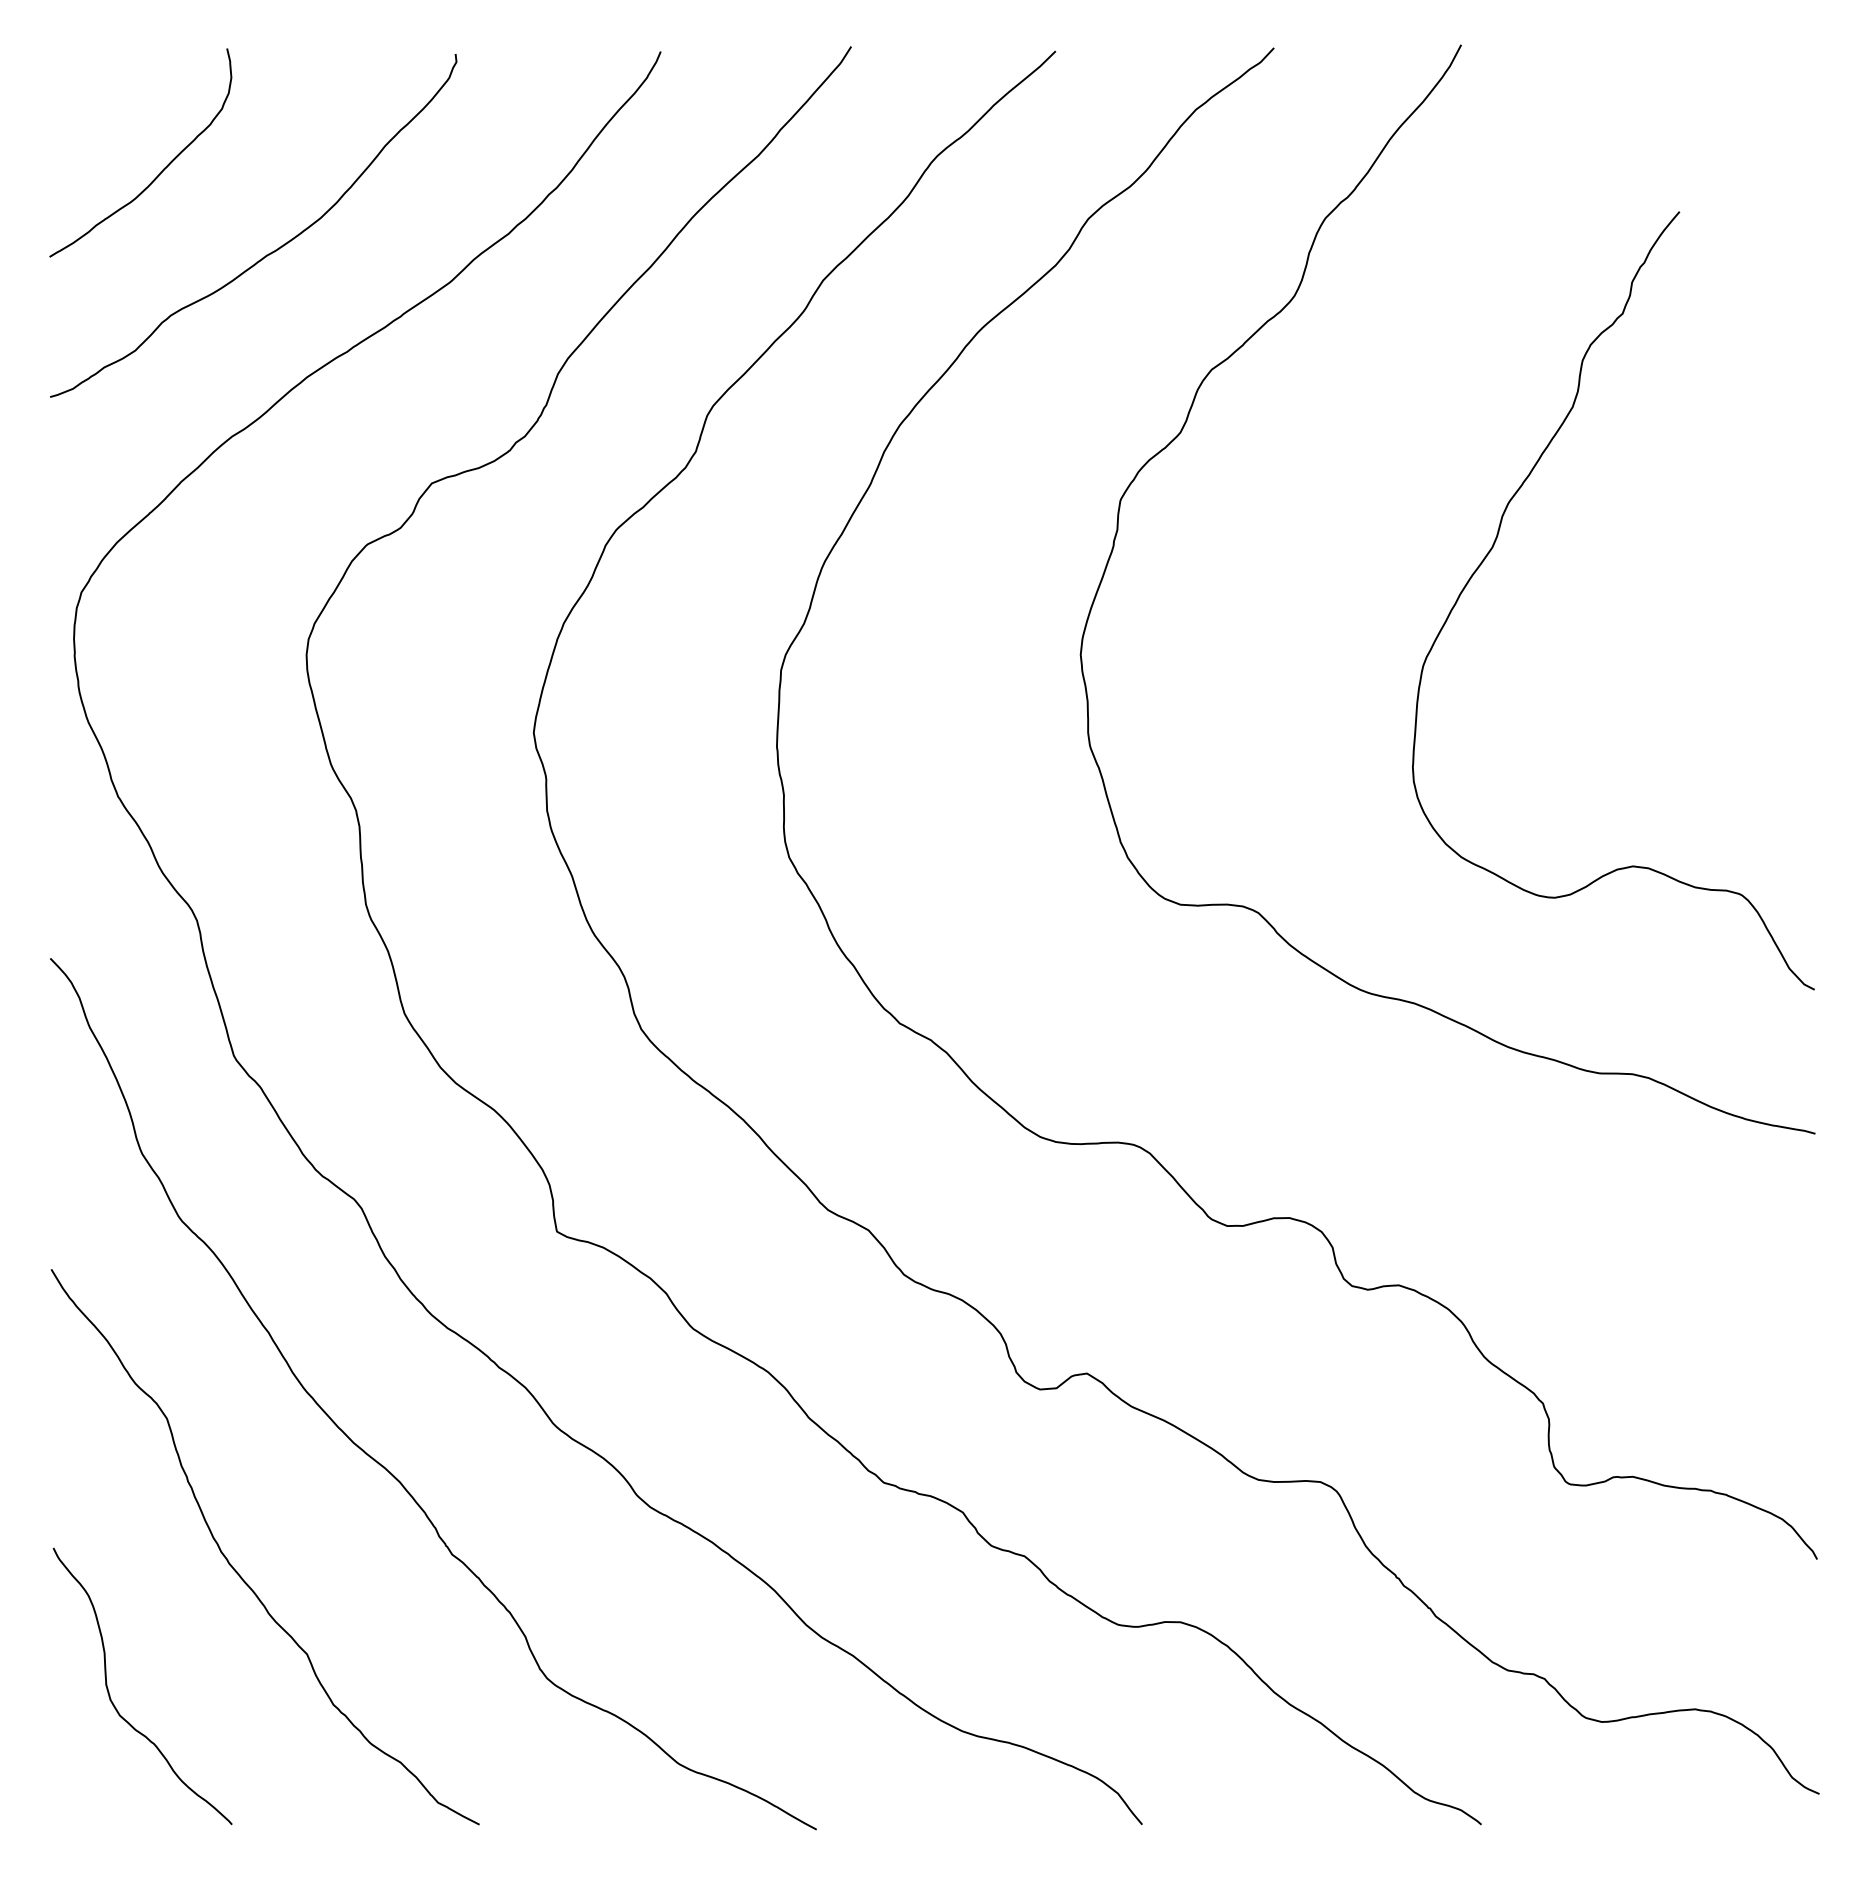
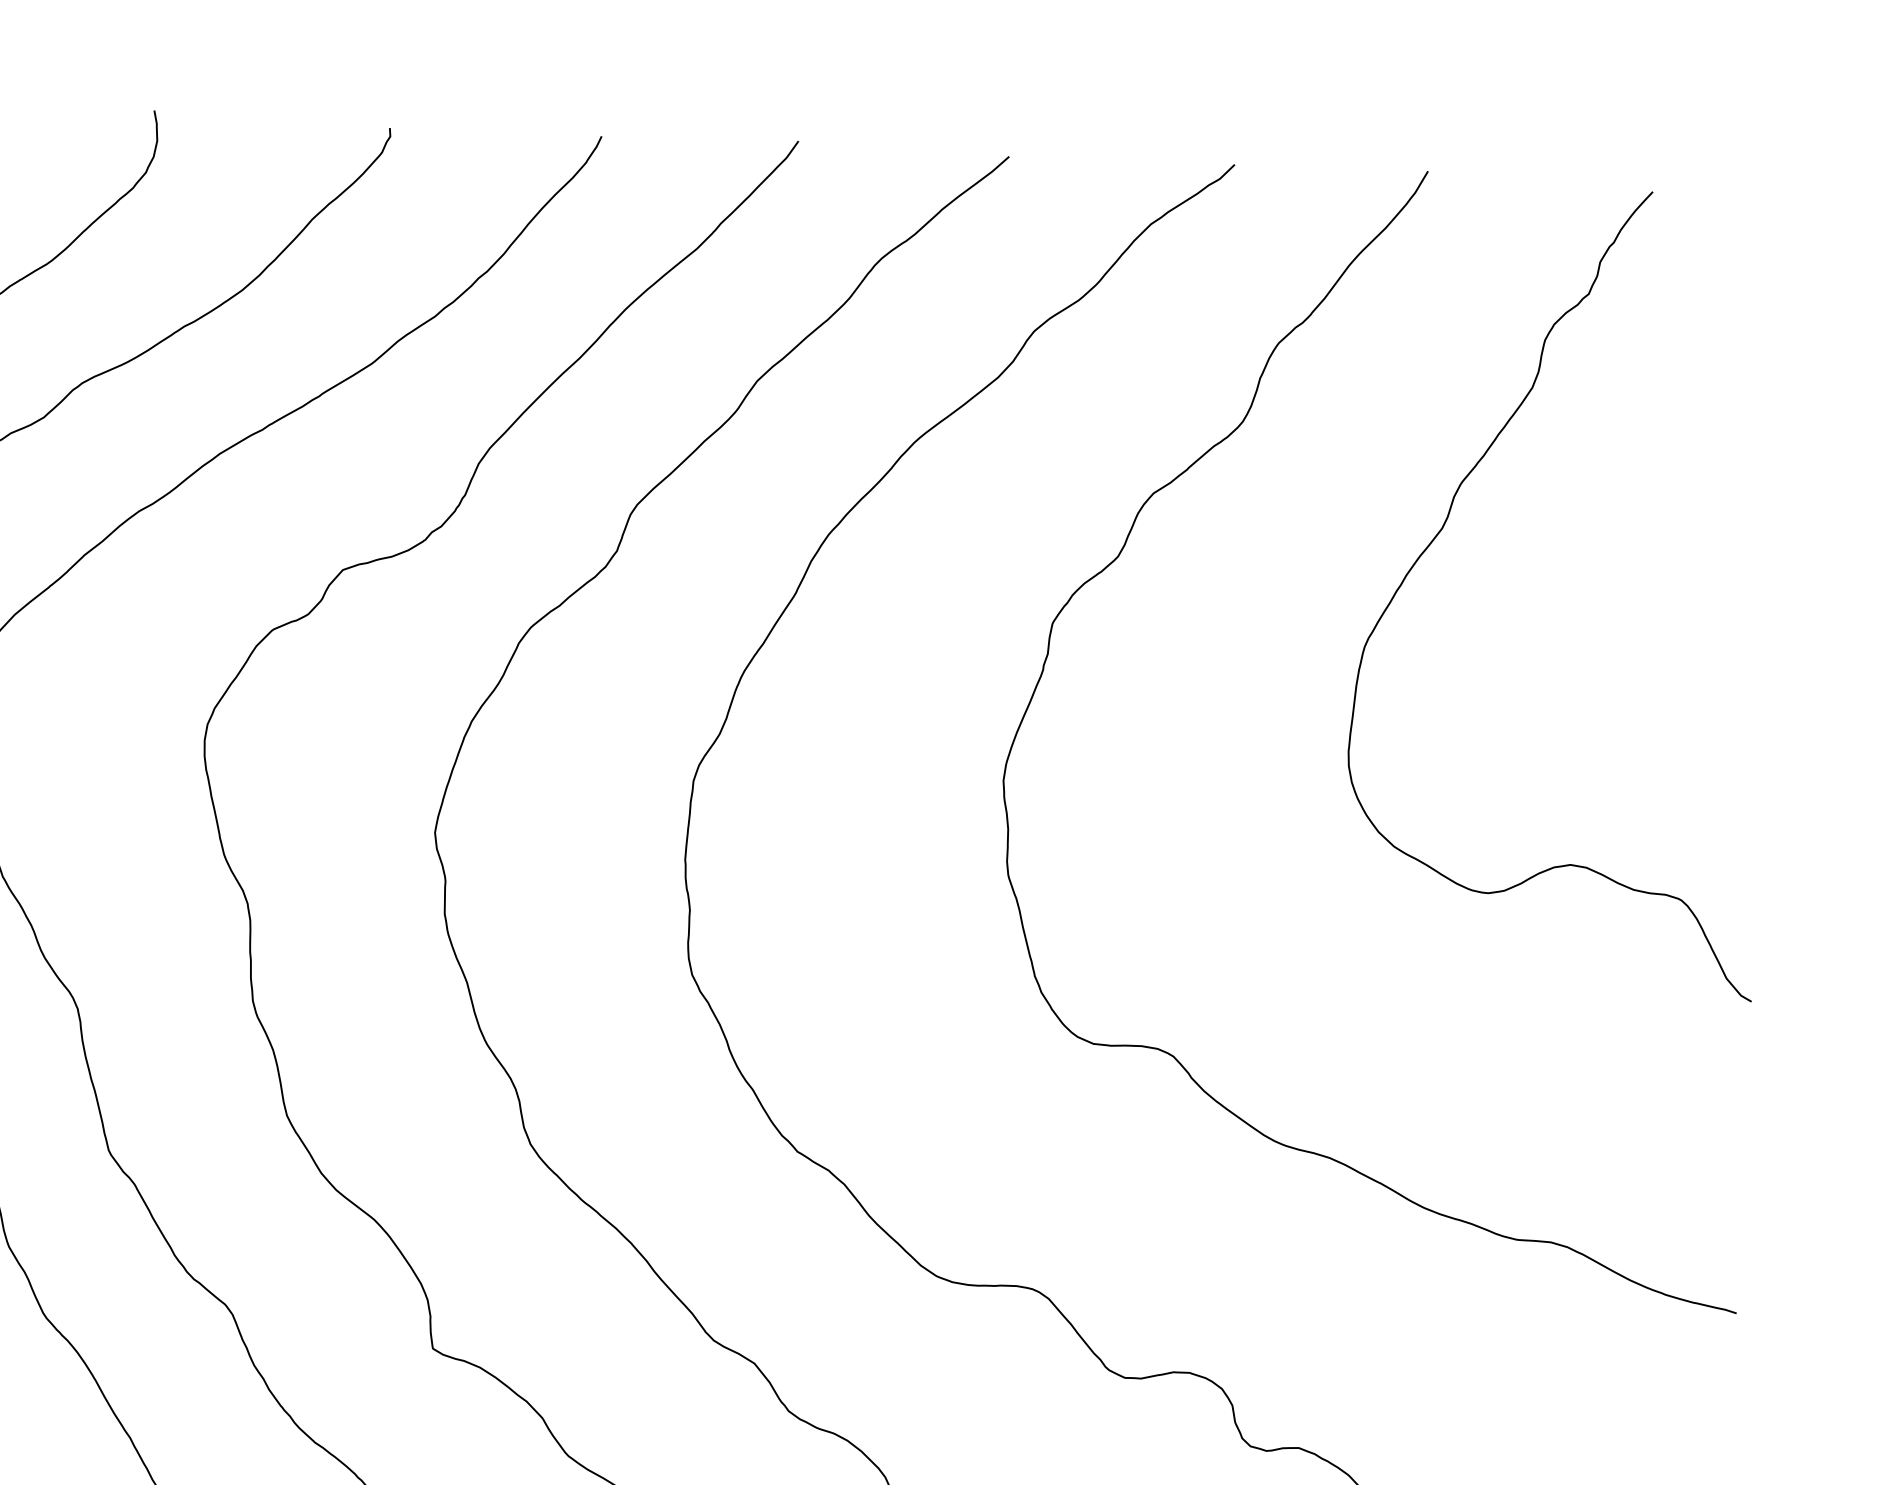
curve: (1495, 543) -> (1445, 524), moved

